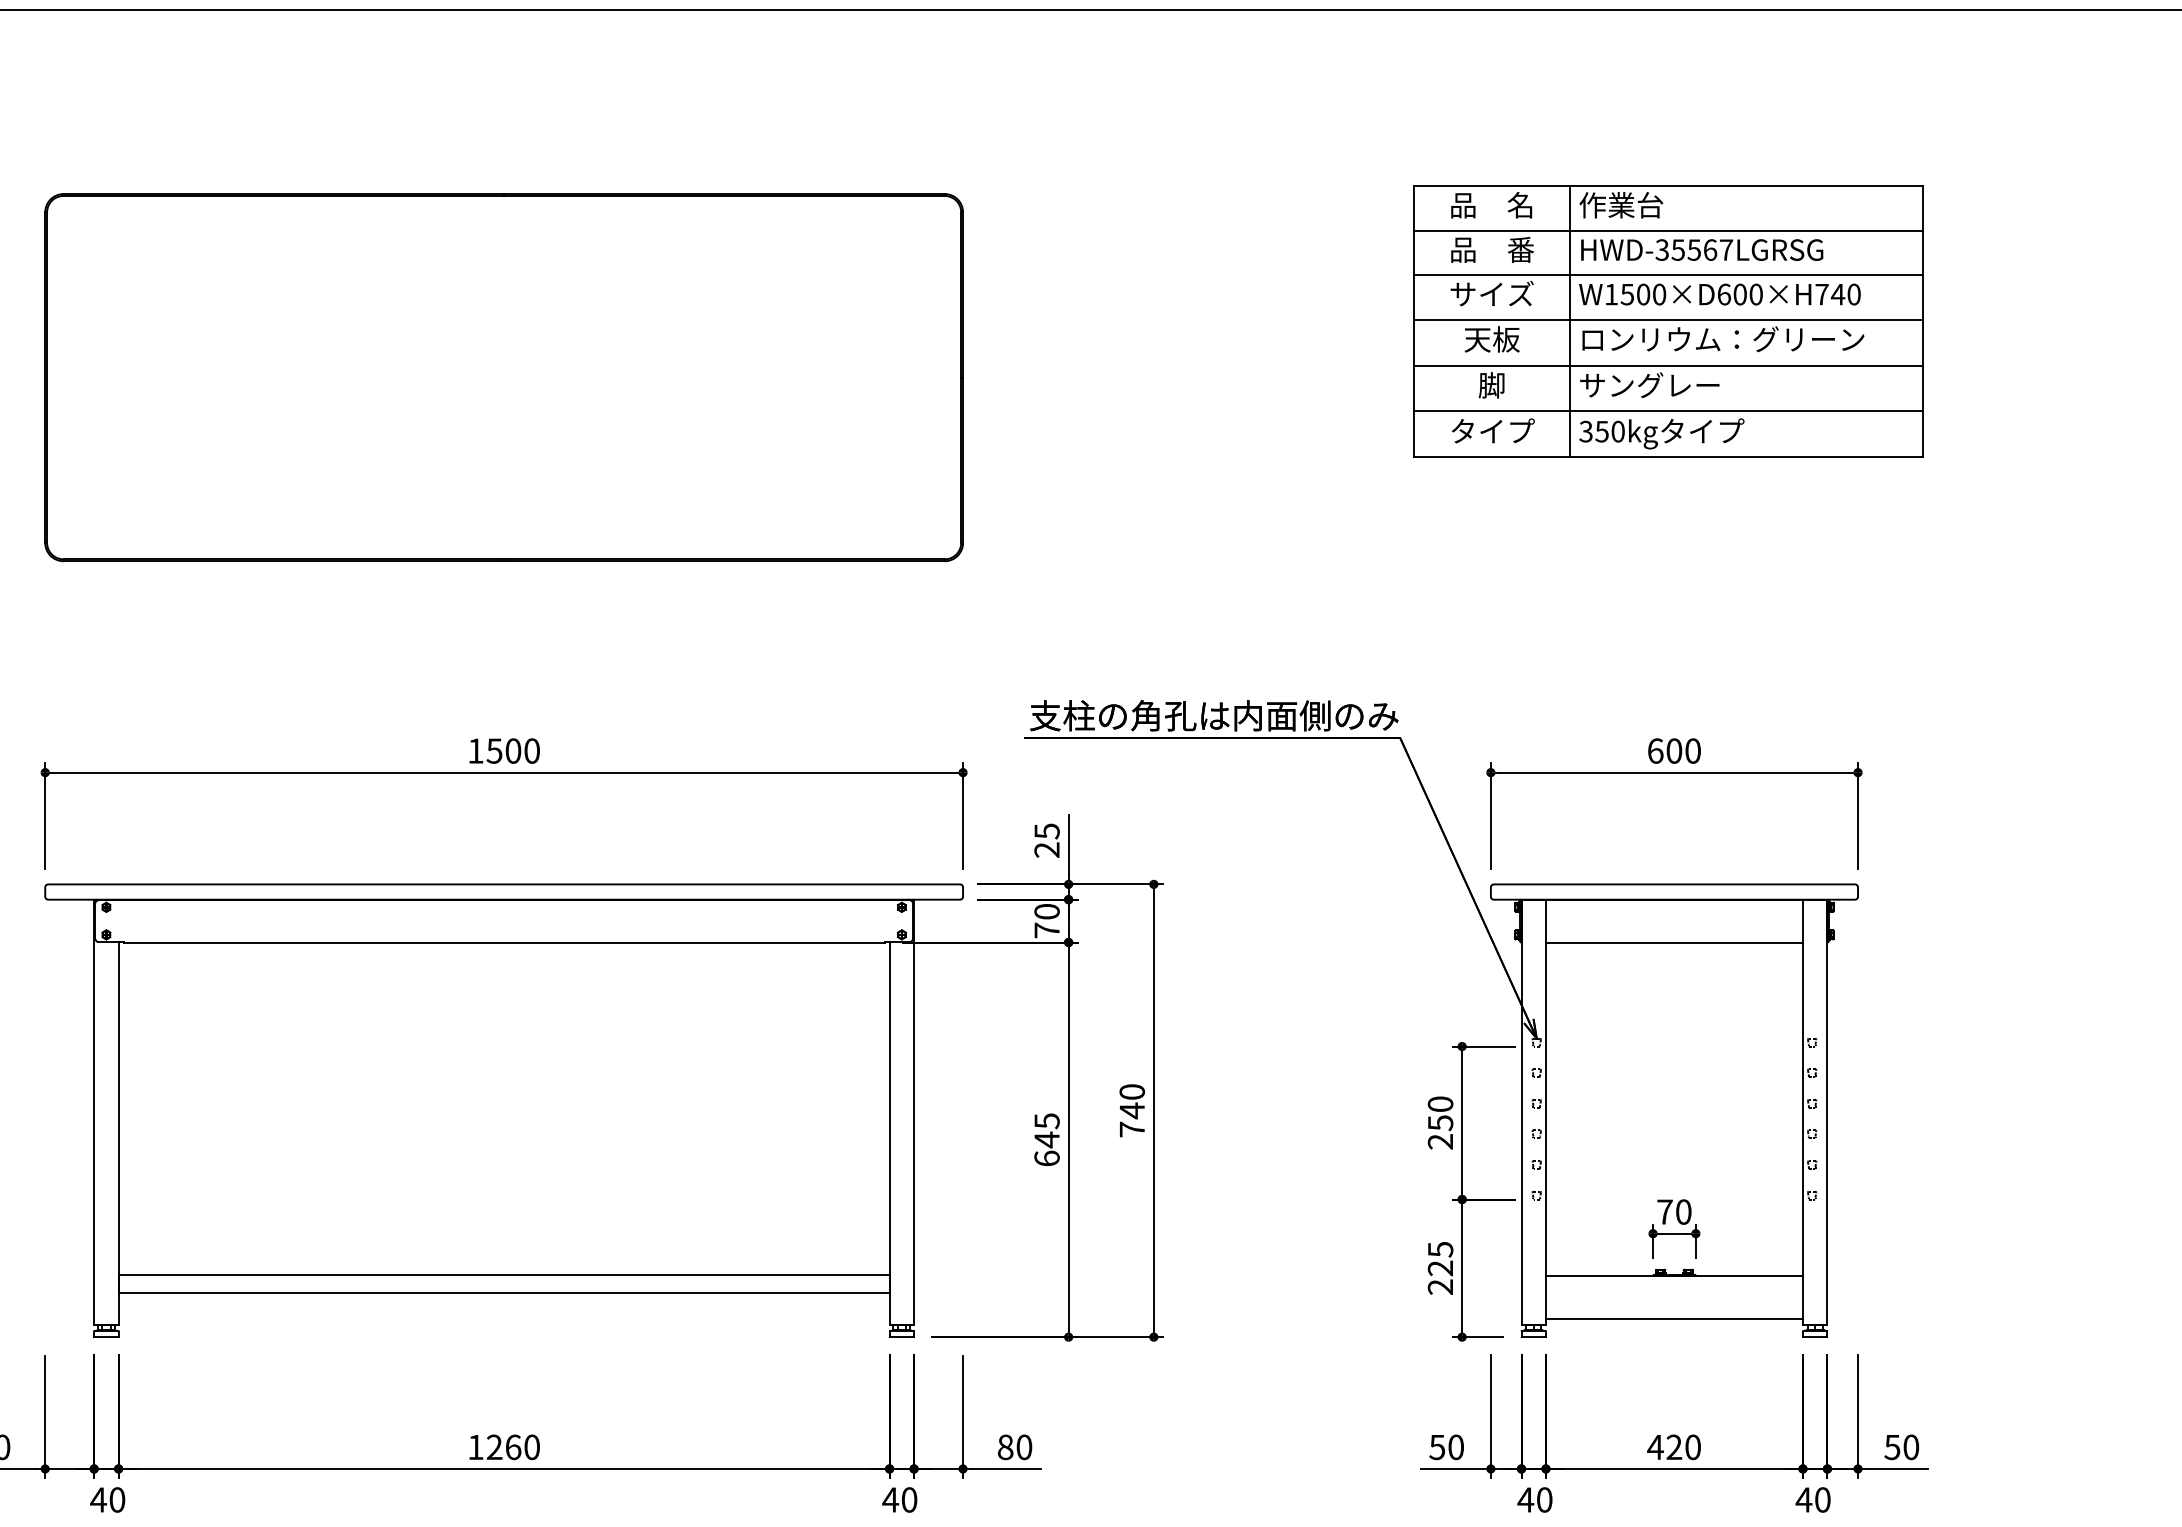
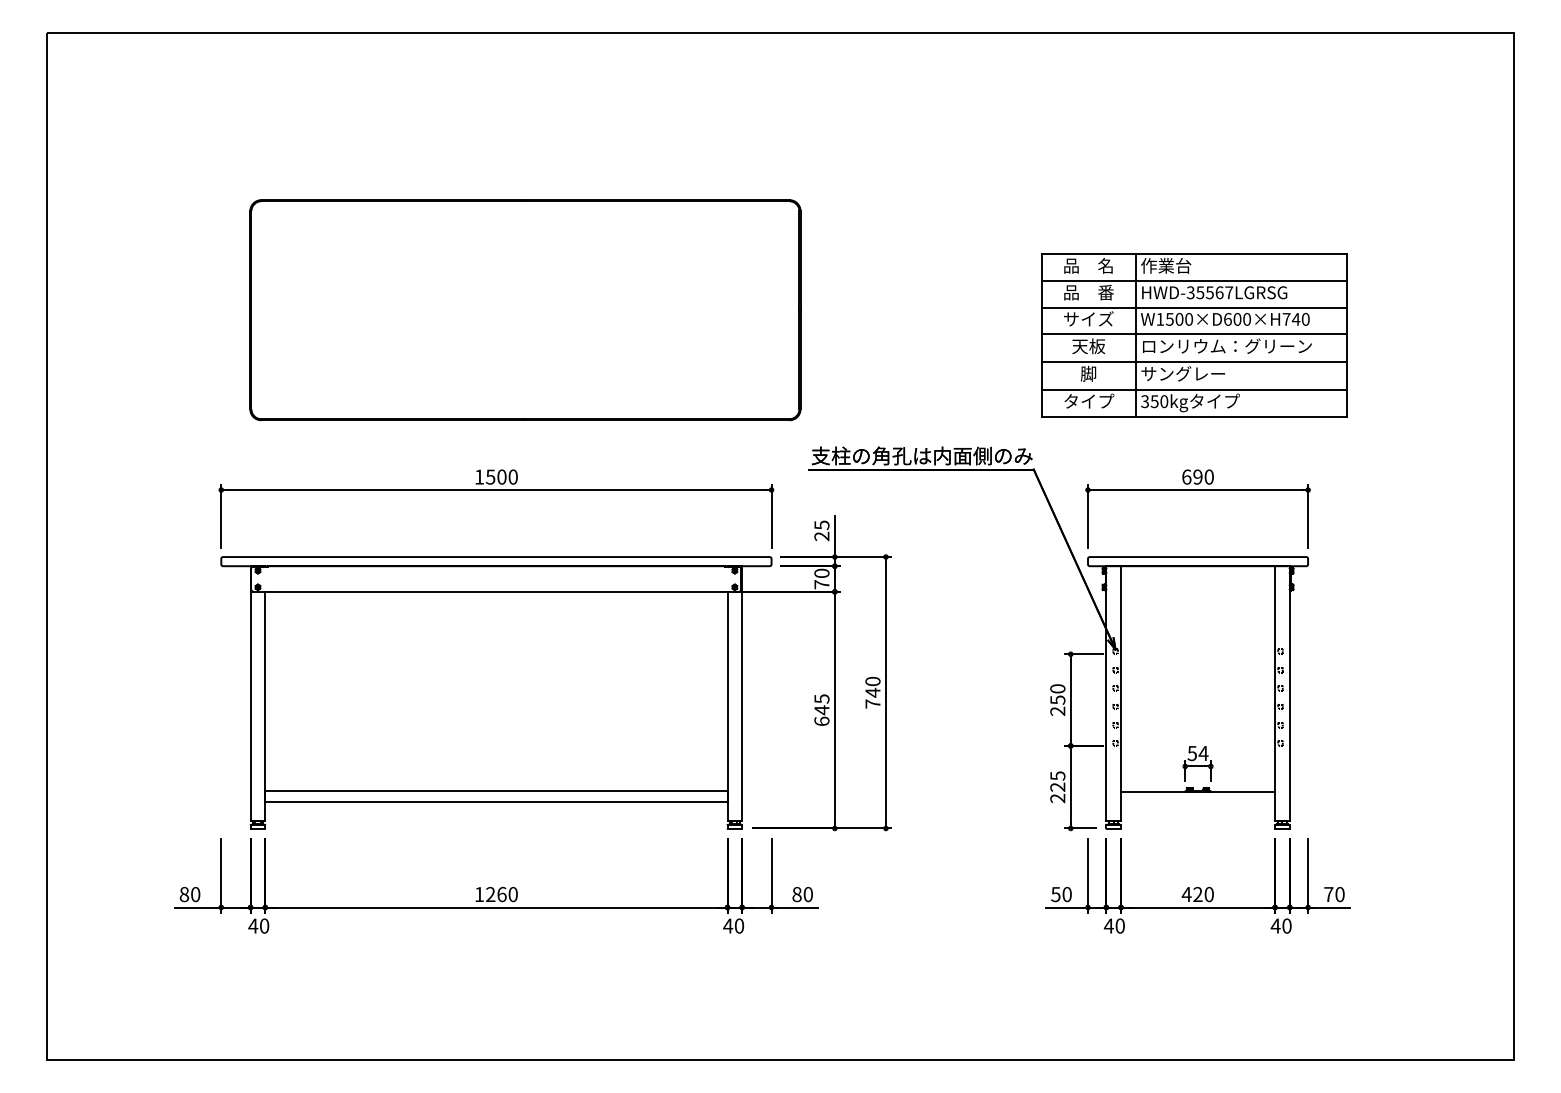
part: (1668, 321) -> (1194, 335), moved
part: (504, 378) -> (525, 310), moved
text: (1673, 750) -> (1197, 476), 600 -> 690
line: (1675, 941) -> (1198, 591), removed
text: (1673, 1212) -> (1197, 753), 70 -> 54
line: (1675, 1318) -> (1198, 817), removed
text: (1892, 1447) -> (1328, 894), 50 -> 70

